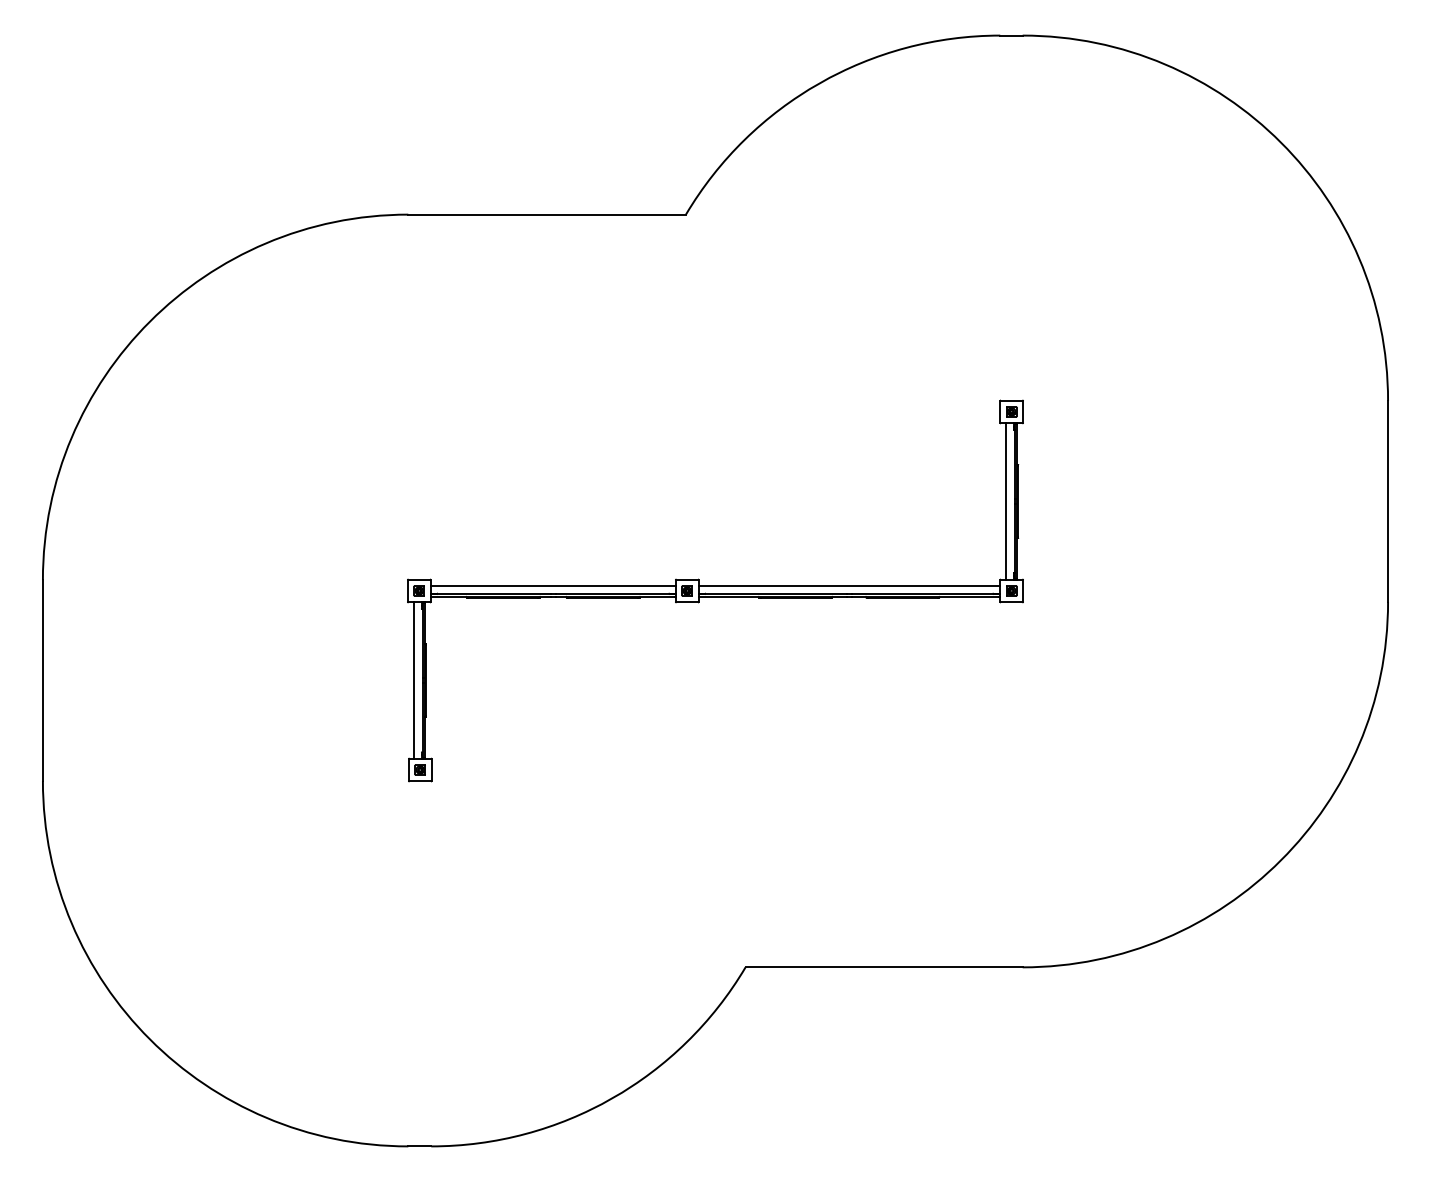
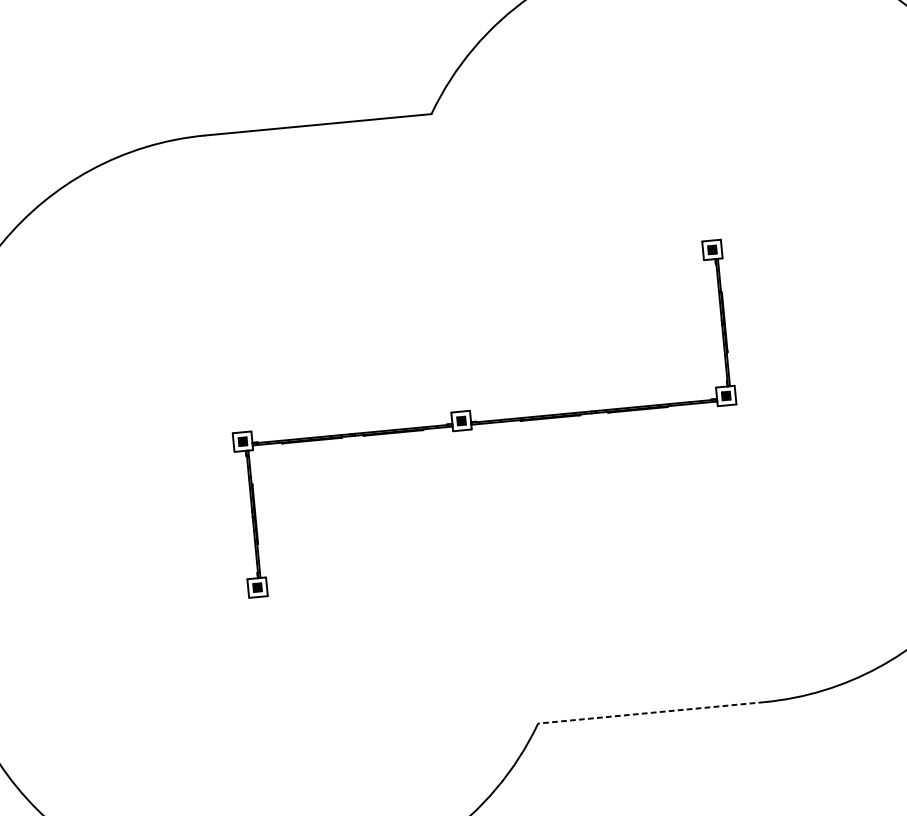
line: (1006, 501) -> (715, 323), removed
line: (552, 585) -> (351, 426), removed
line: (849, 585) -> (593, 404), removed
line: (413, 680) -> (245, 515), removed
line: (884, 967) -> (651, 712), solid -> dashed

